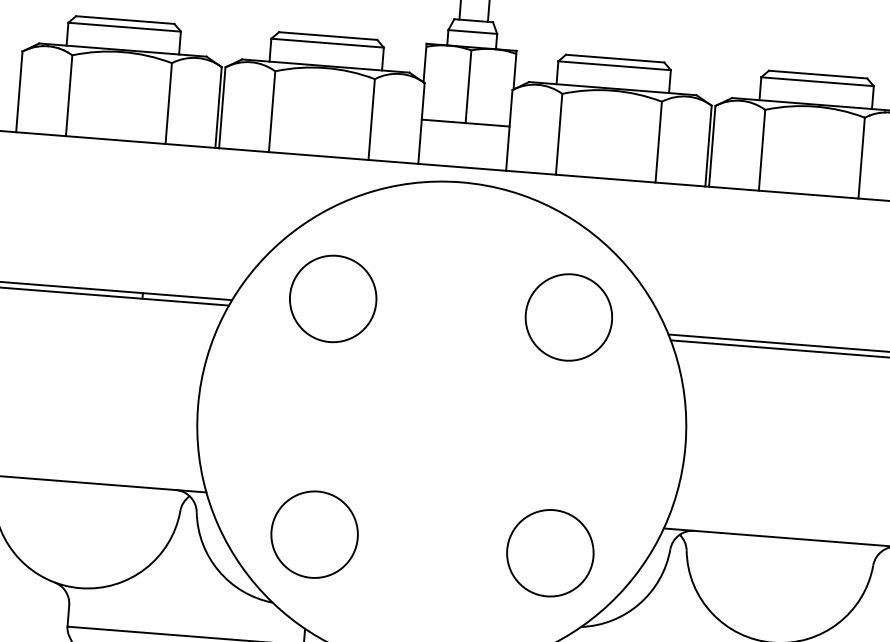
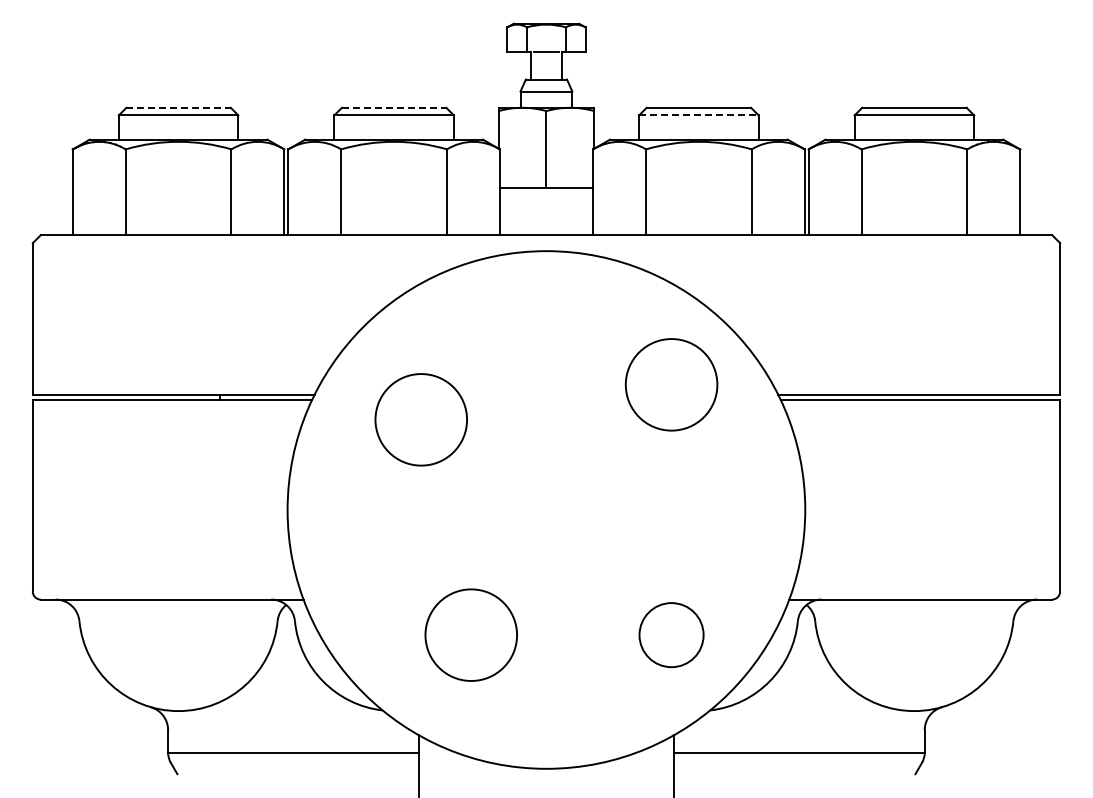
line: (126, 19) -> (179, 107), solid -> dashed
line: (328, 35) -> (394, 107), solid -> dashed
line: (614, 65) -> (698, 115), solid -> dashed
circle: (332, 298) -> (420, 419), moved
circle: (313, 533) -> (470, 634), moved
circle: (550, 552) -> (671, 634), size x0.7

